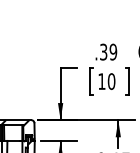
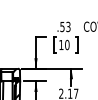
text: (108, 51) -> (65, 26), .39 -> .53

